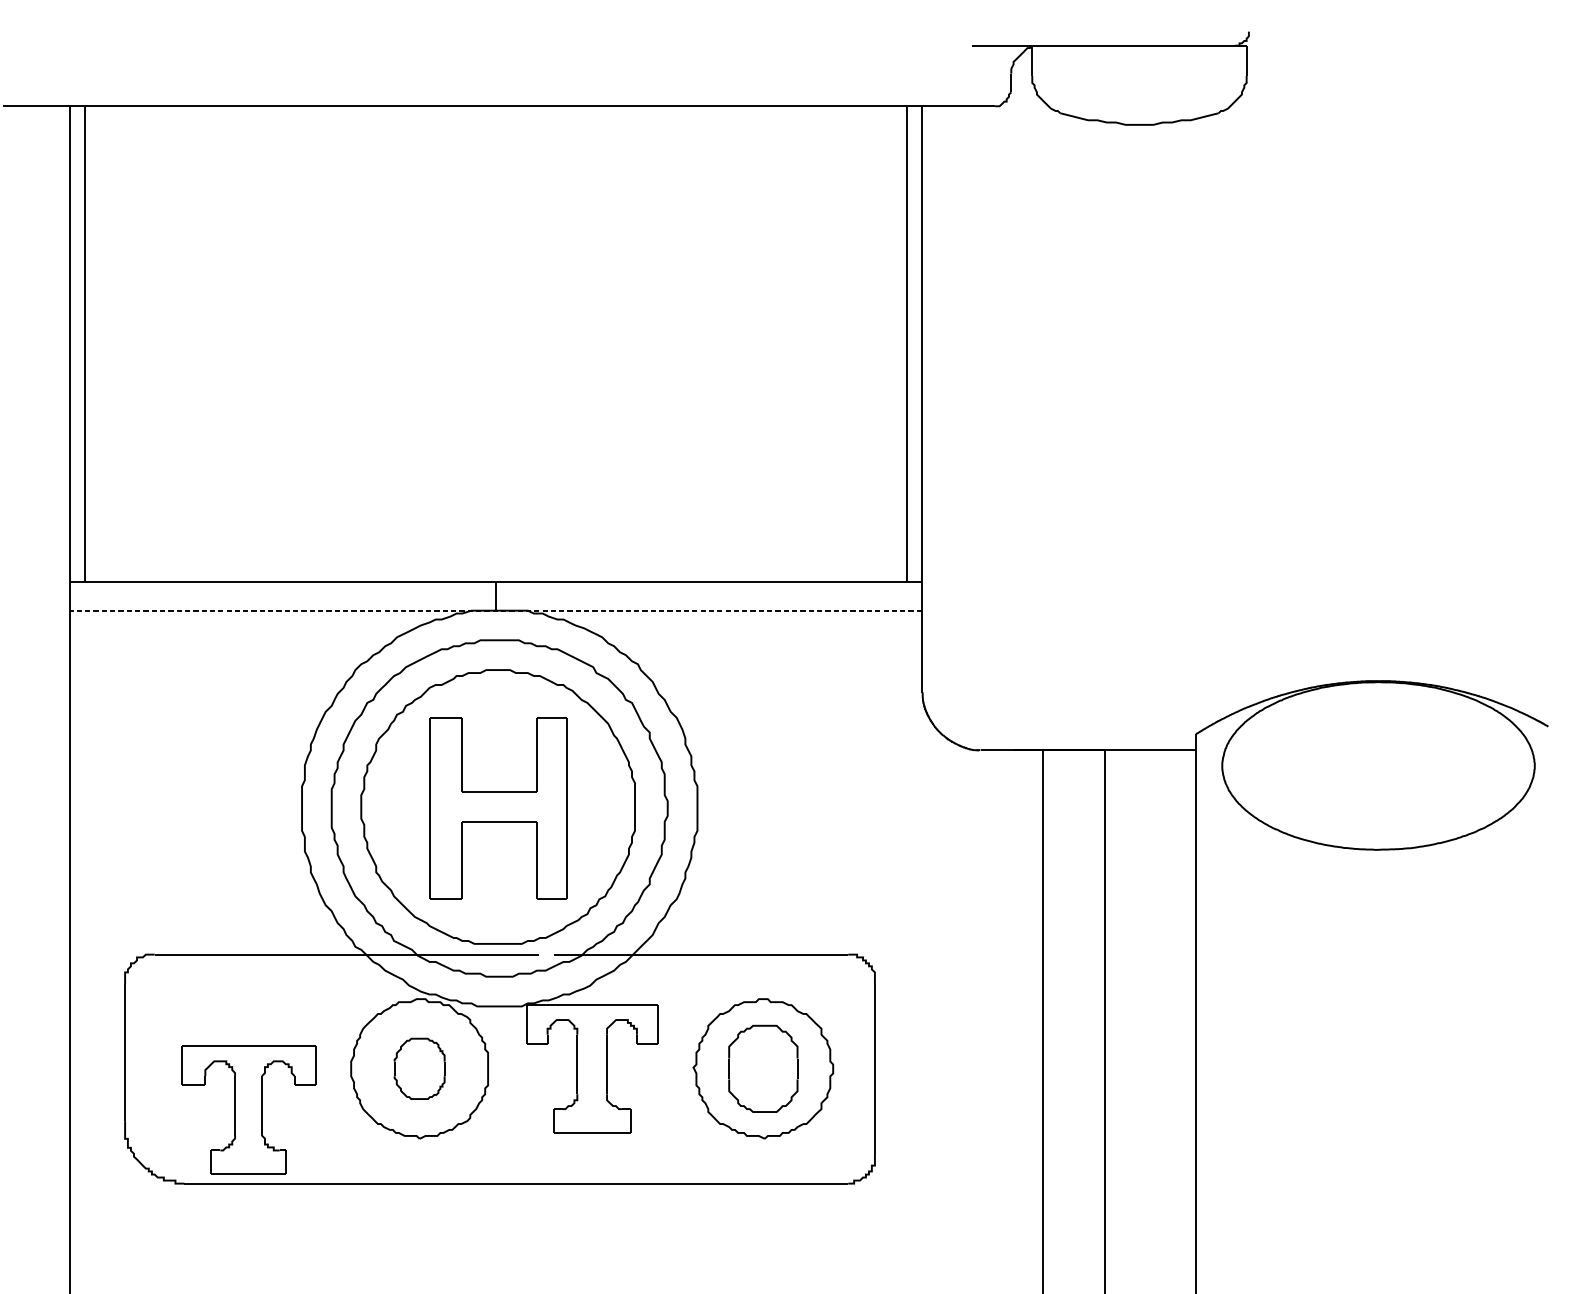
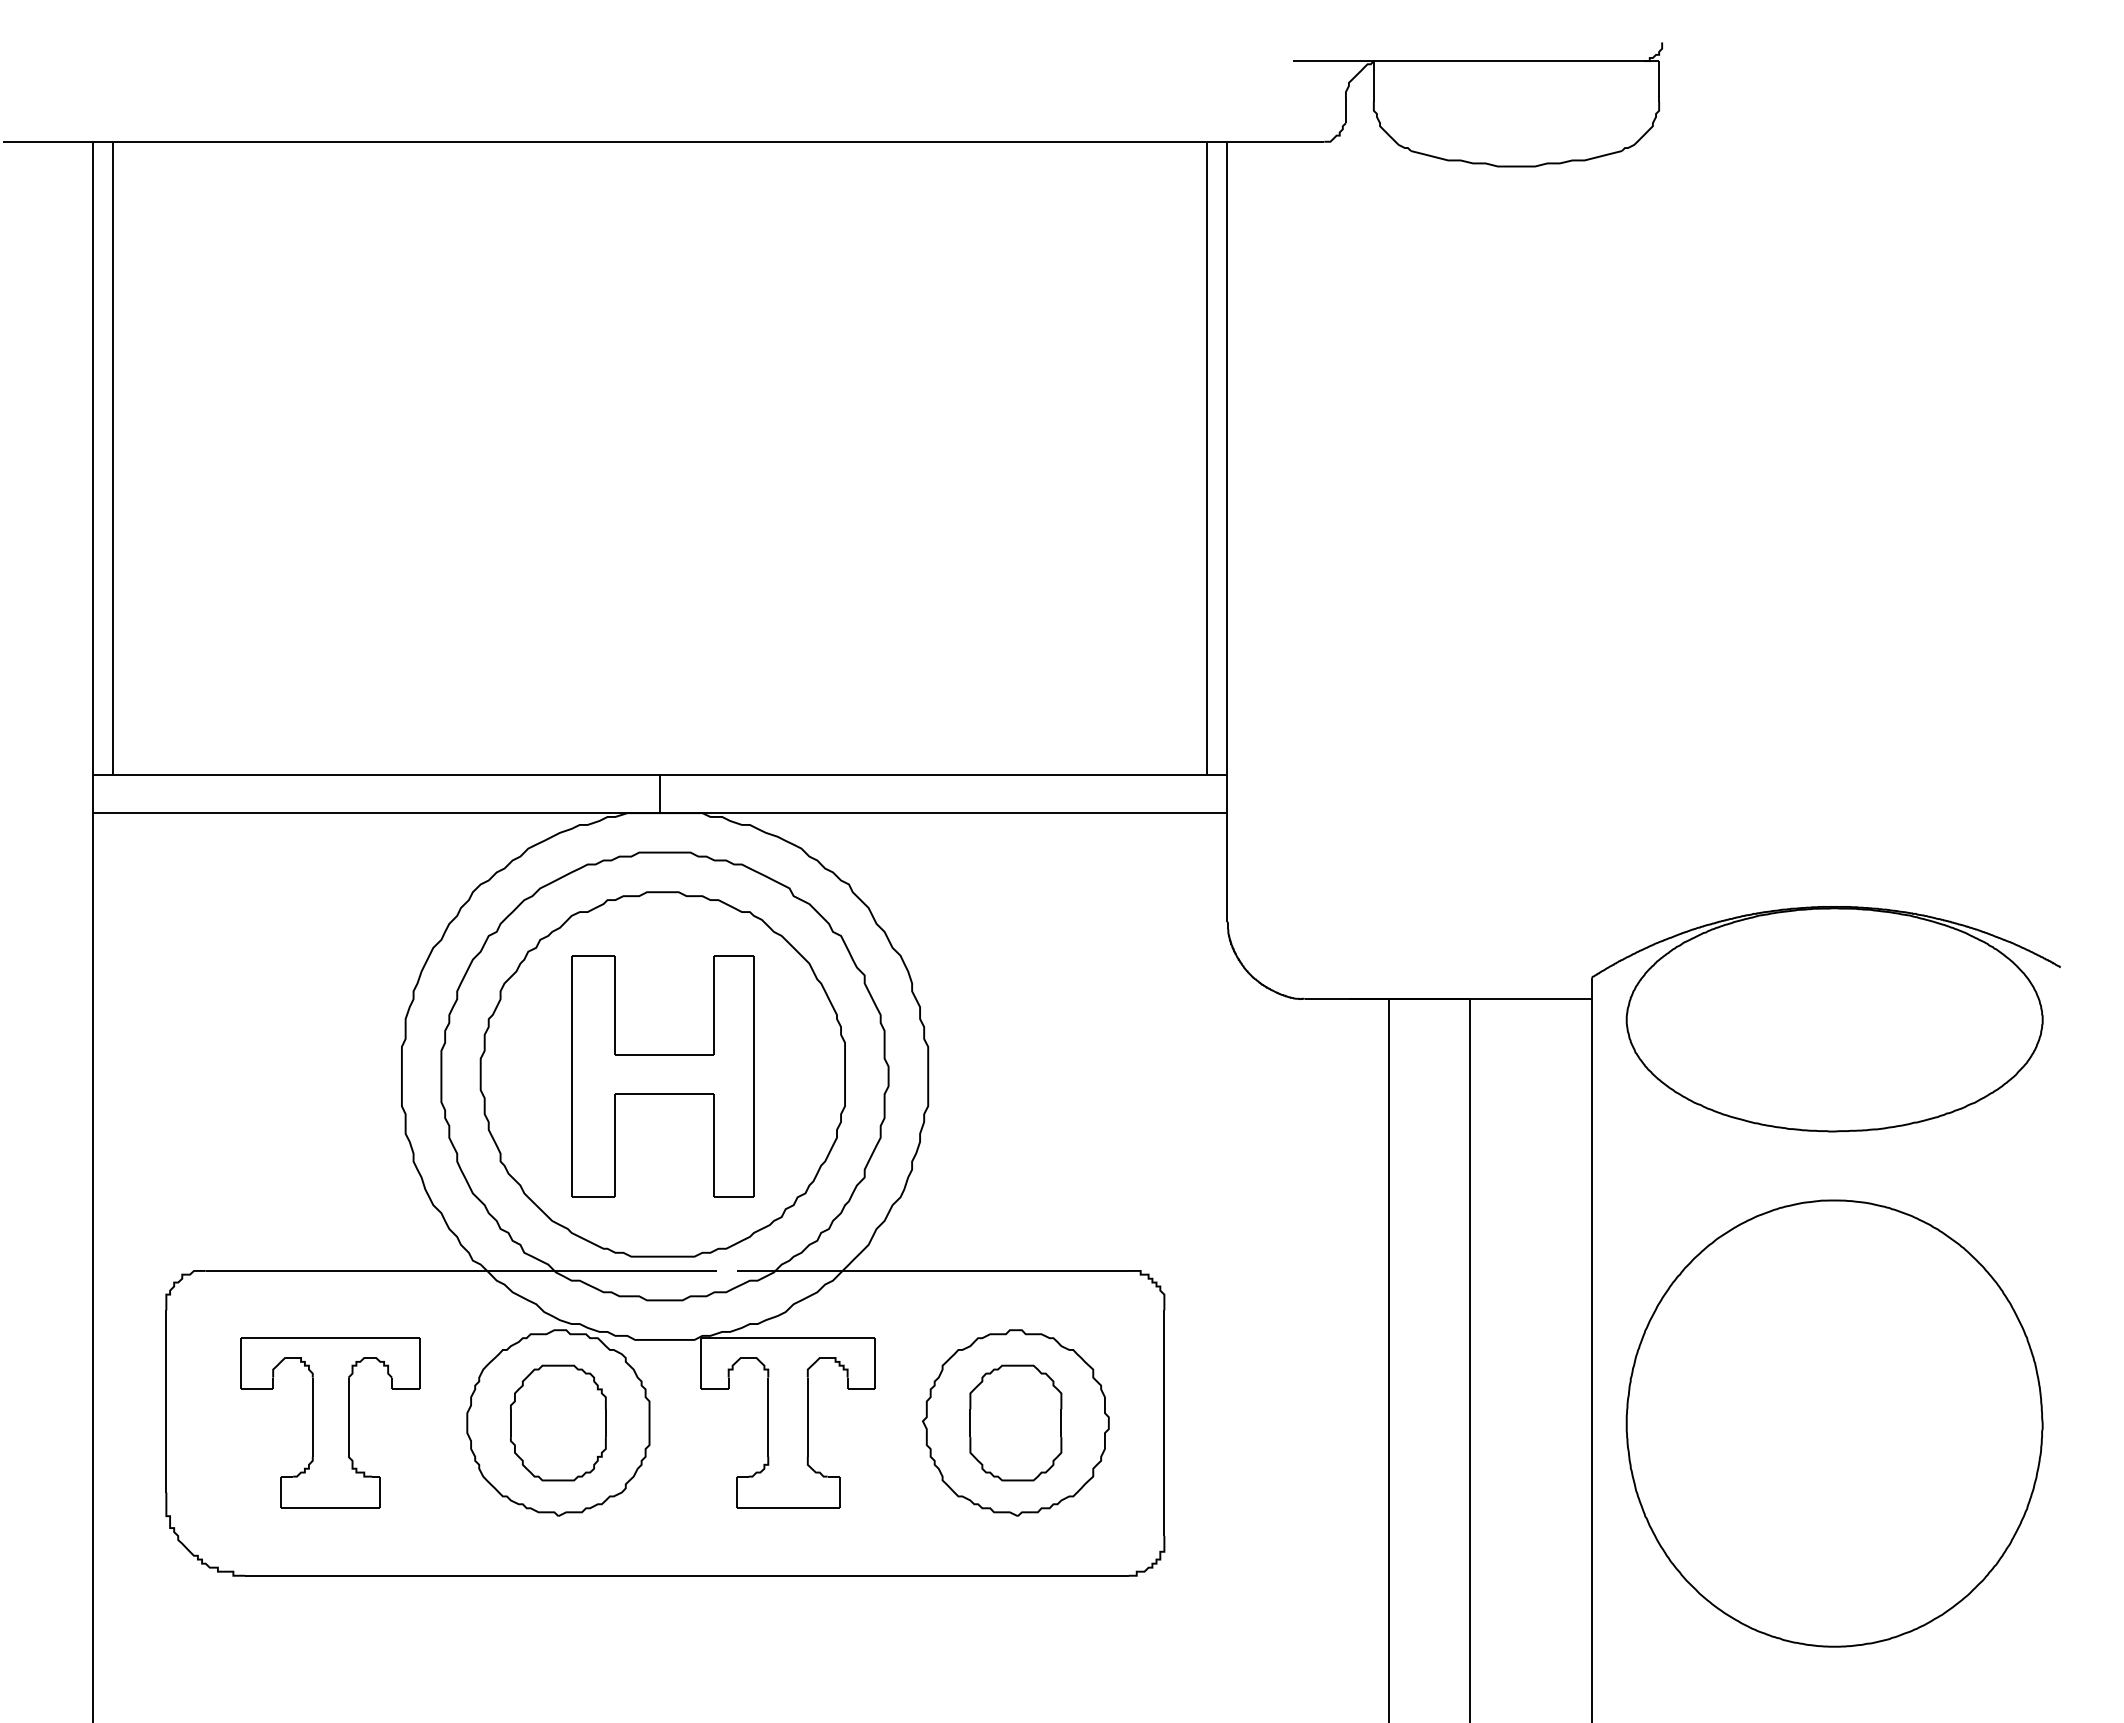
line: (496, 610) -> (660, 813), dashed -> solid
part: (419, 1068) -> (558, 1422), size x1.43
part: (1378, 1069) -> (1834, 1423), added
part: (248, 1109) -> (330, 1422), moved

